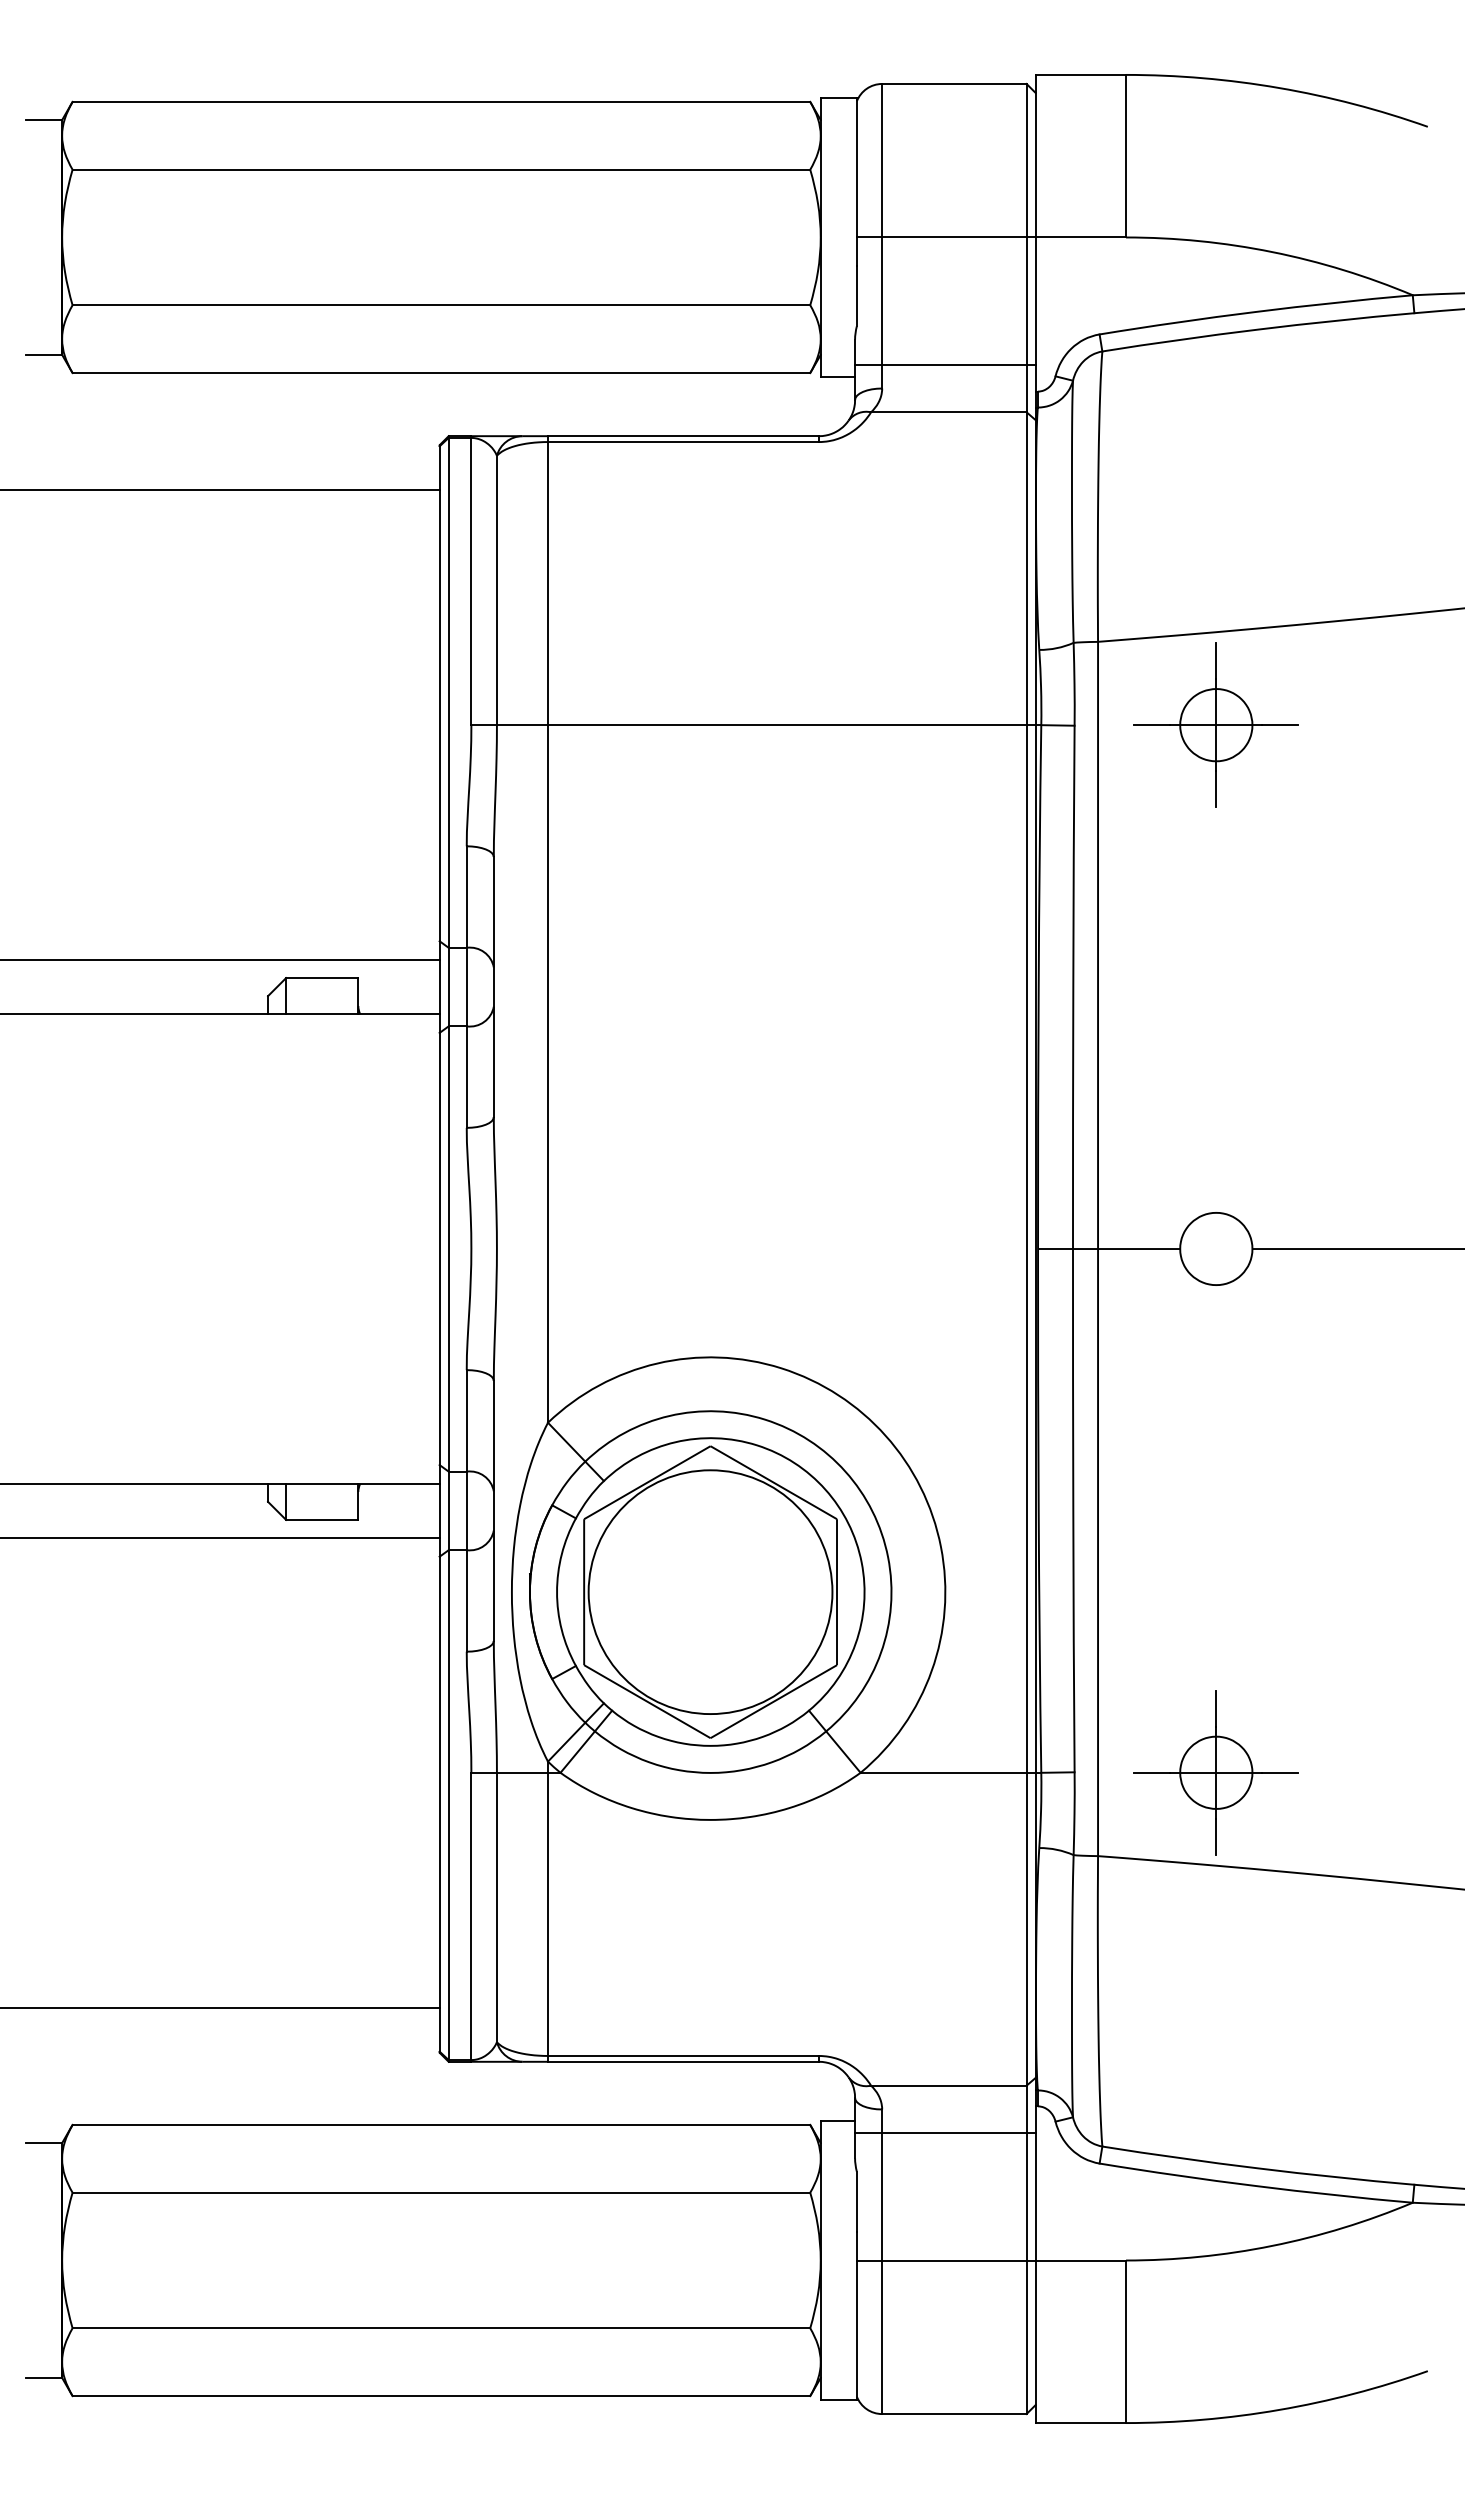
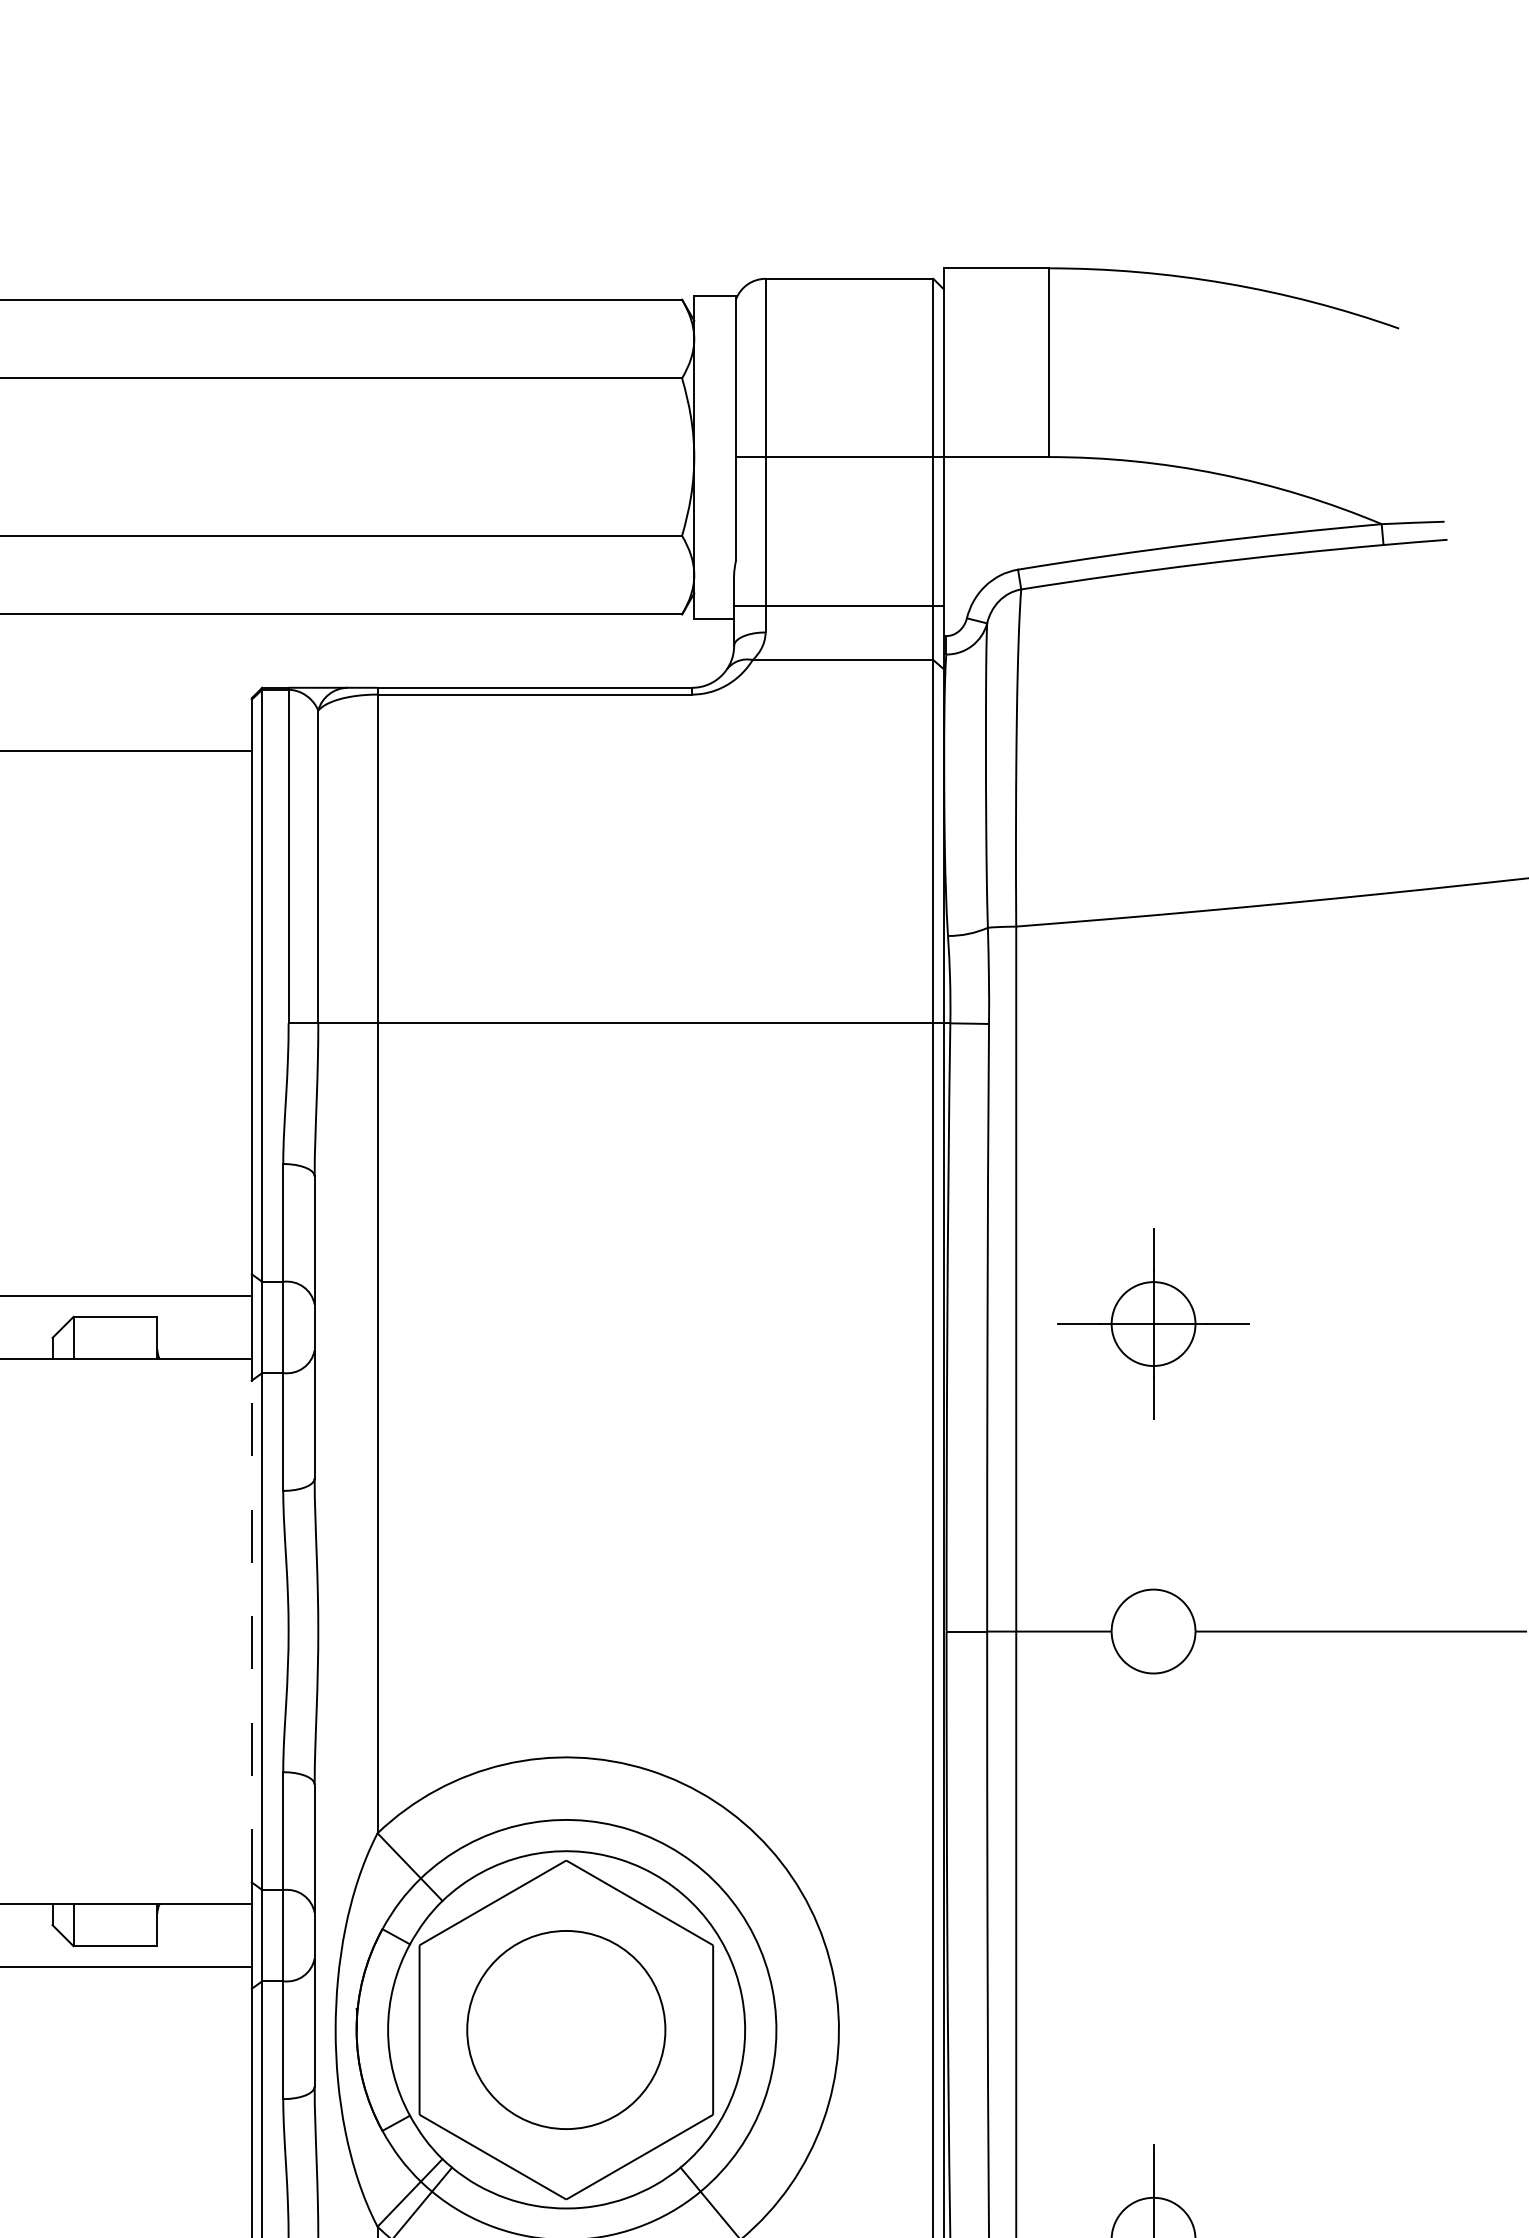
part: (1215, 724) -> (1152, 1323), moved
line: (439, 1248) -> (251, 1630), solid -> dashed
circle: (710, 1592) -> (566, 2030), size x0.7

